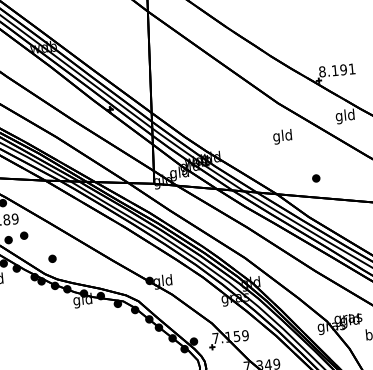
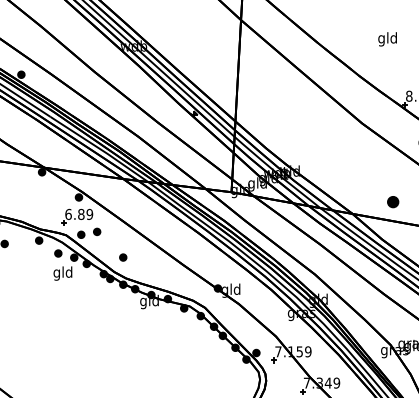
text: (282, 137) -> (387, 39), moved
part: (316, 178) -> (393, 201), size x1.6

